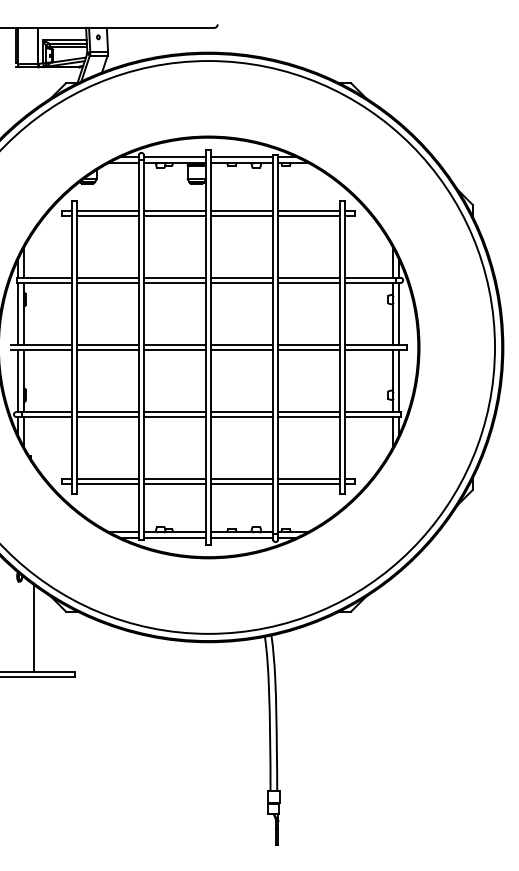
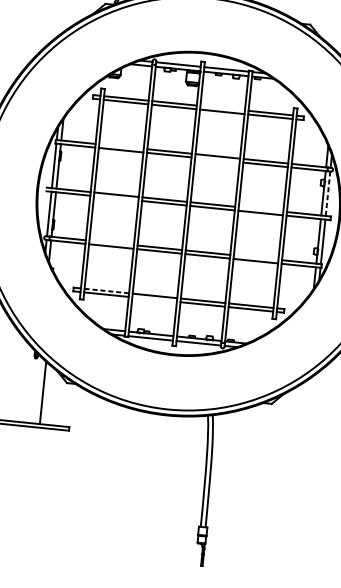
line: (242, 210) -> (222, 108), removed
line: (107, 277) -> (121, 146), removed
line: (242, 282) -> (217, 159), removed
line: (399, 314) -> (328, 194), solid -> dashed
line: (309, 344) -> (261, 209), removed
line: (107, 349) -> (115, 198), removed
line: (107, 412) -> (111, 243), removed
line: (309, 412) -> (256, 257), removed
line: (107, 479) -> (106, 291), solid -> dashed
line: (174, 484) -> (154, 299), removed

